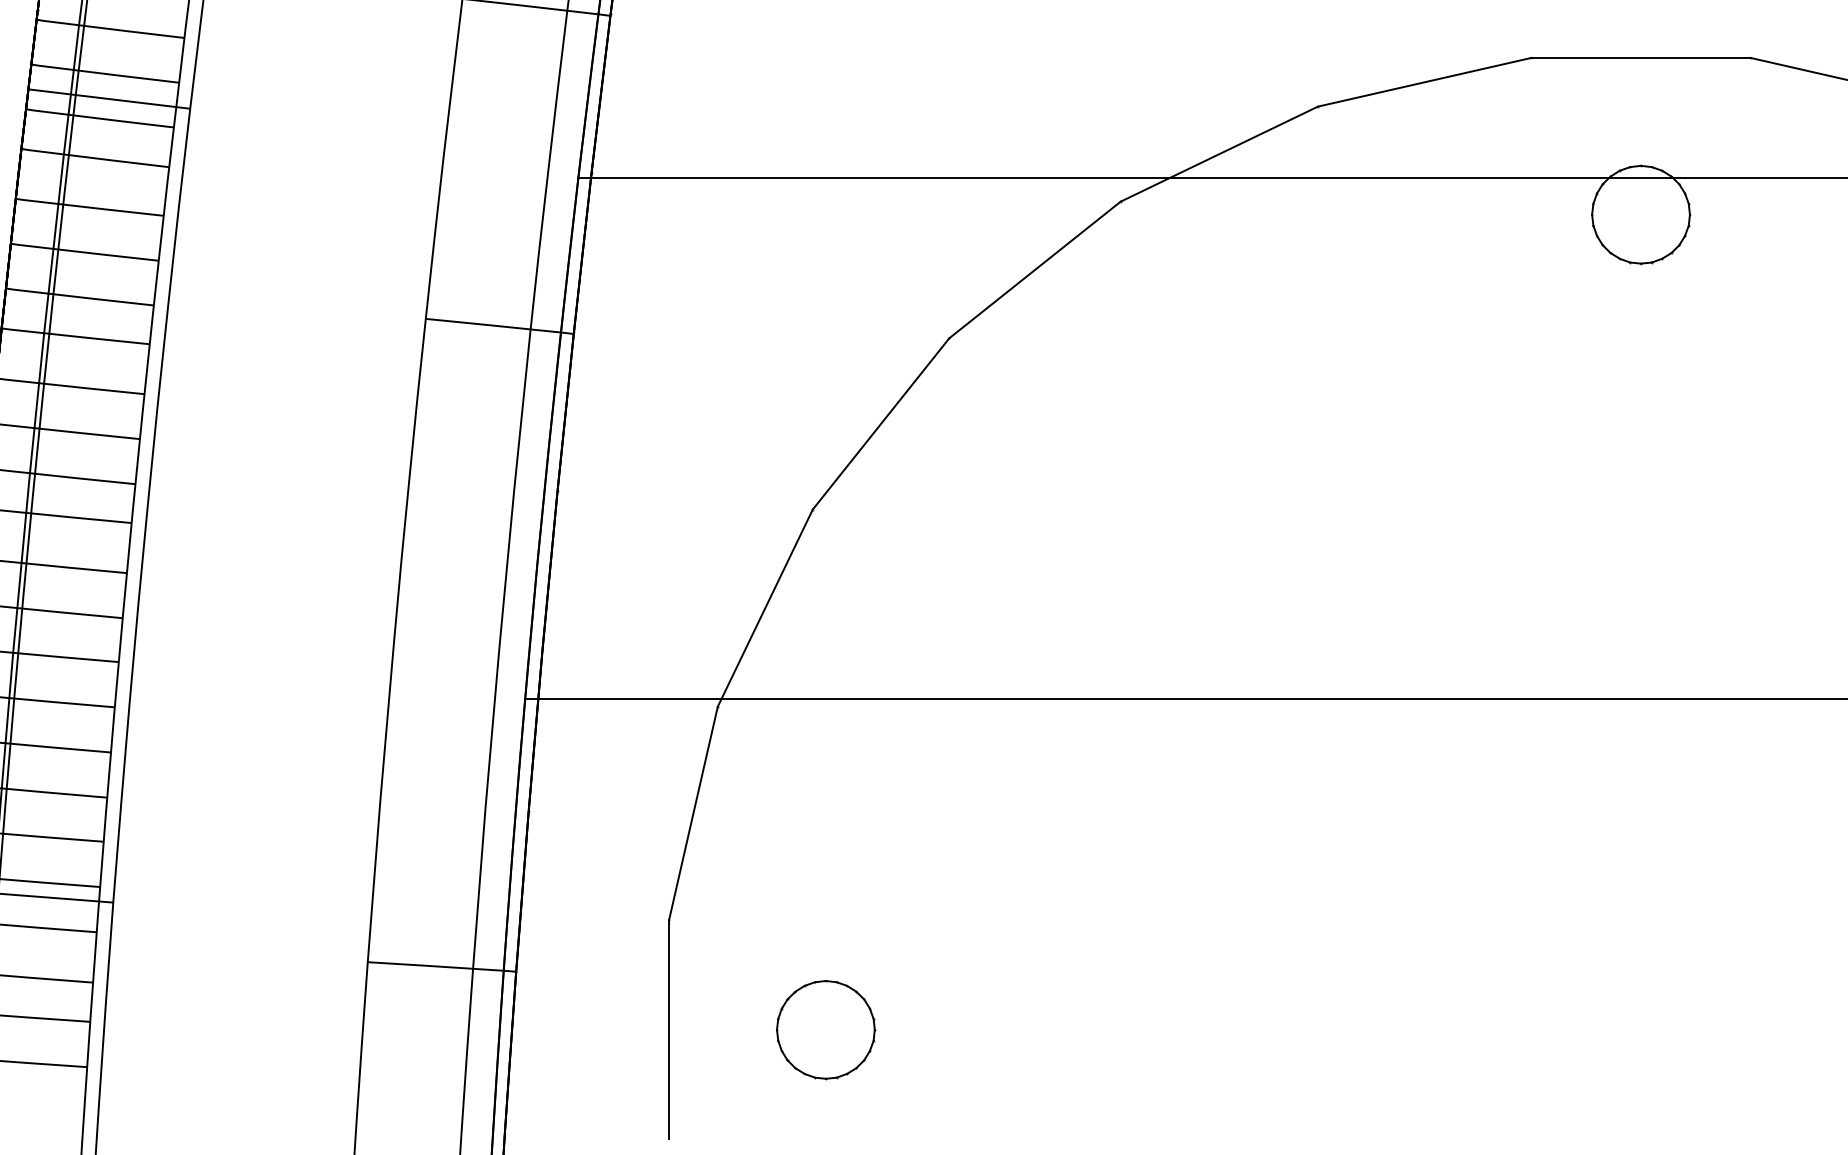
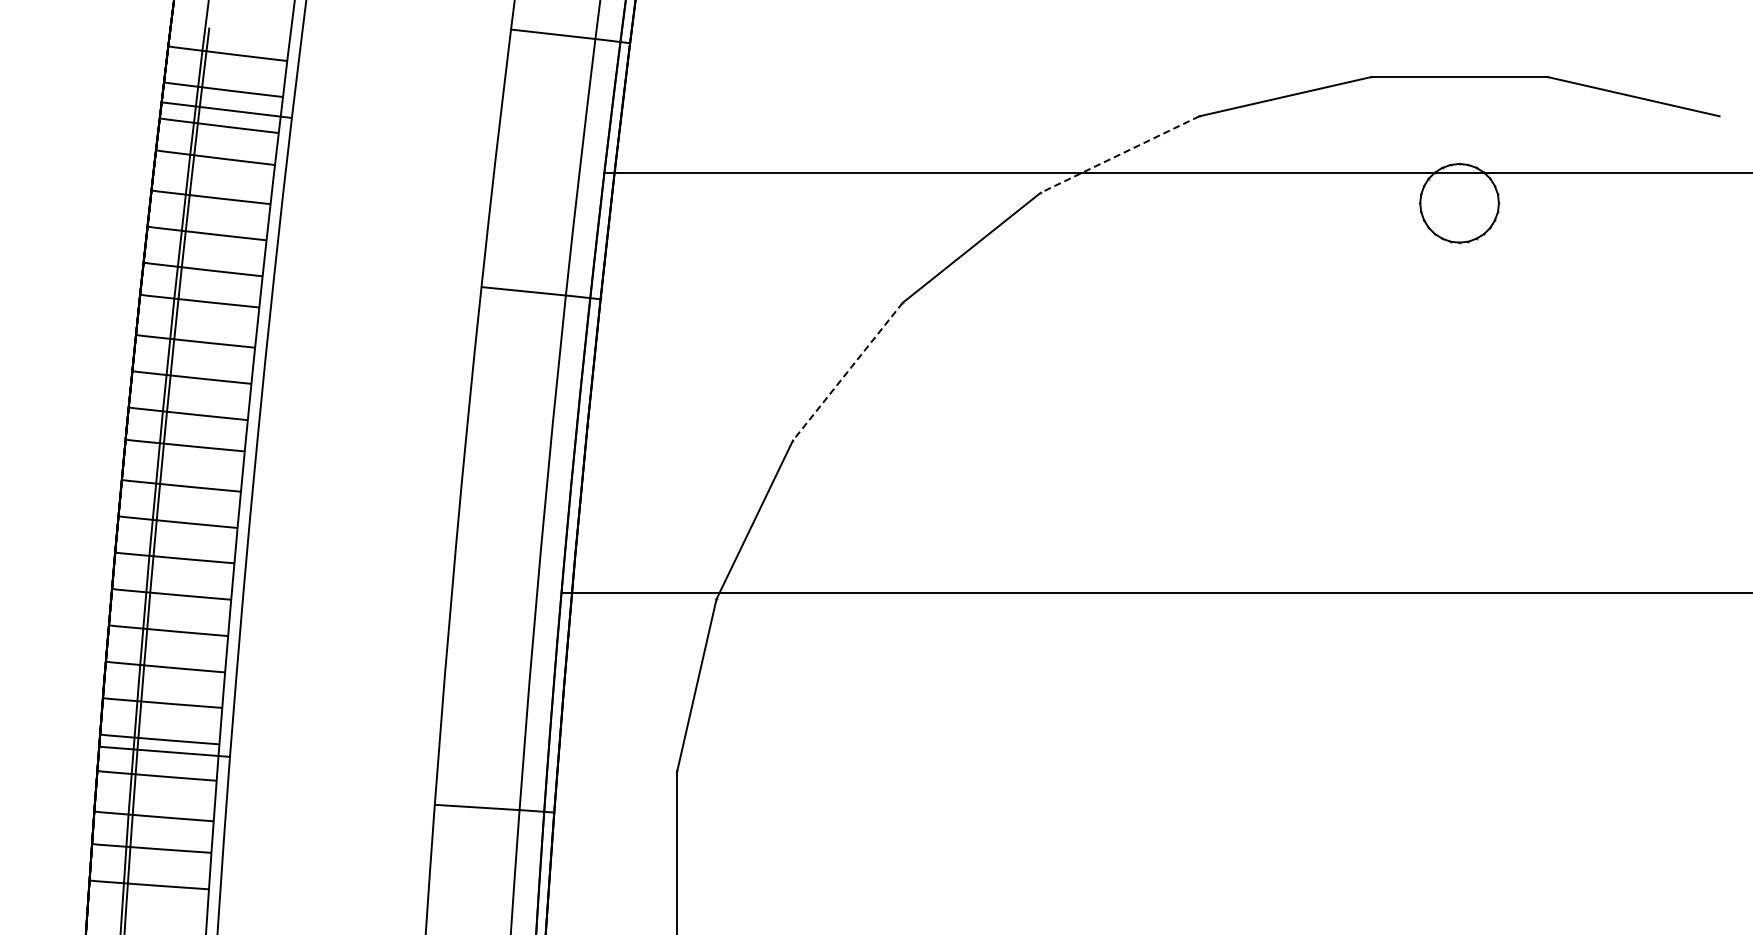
line: (1218, 154) -> (1119, 154), solid -> dashed
line: (880, 424) -> (847, 372), solid -> dashed
part: (825, 1030) -> (803, 859), removed

